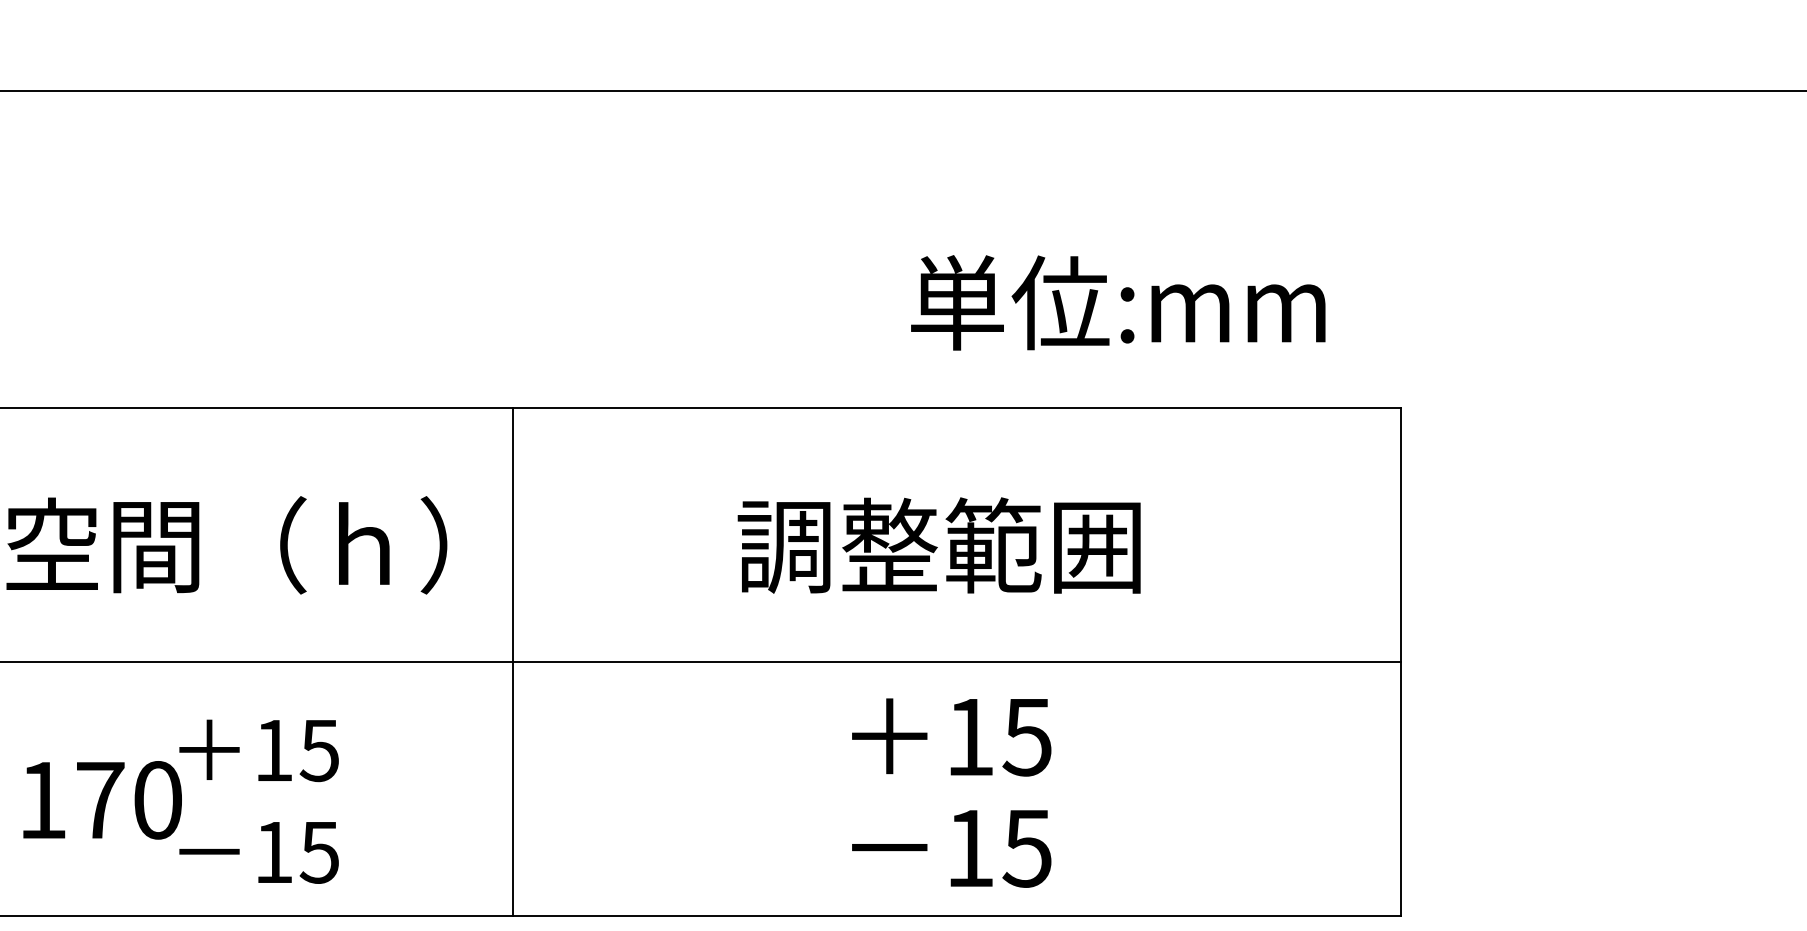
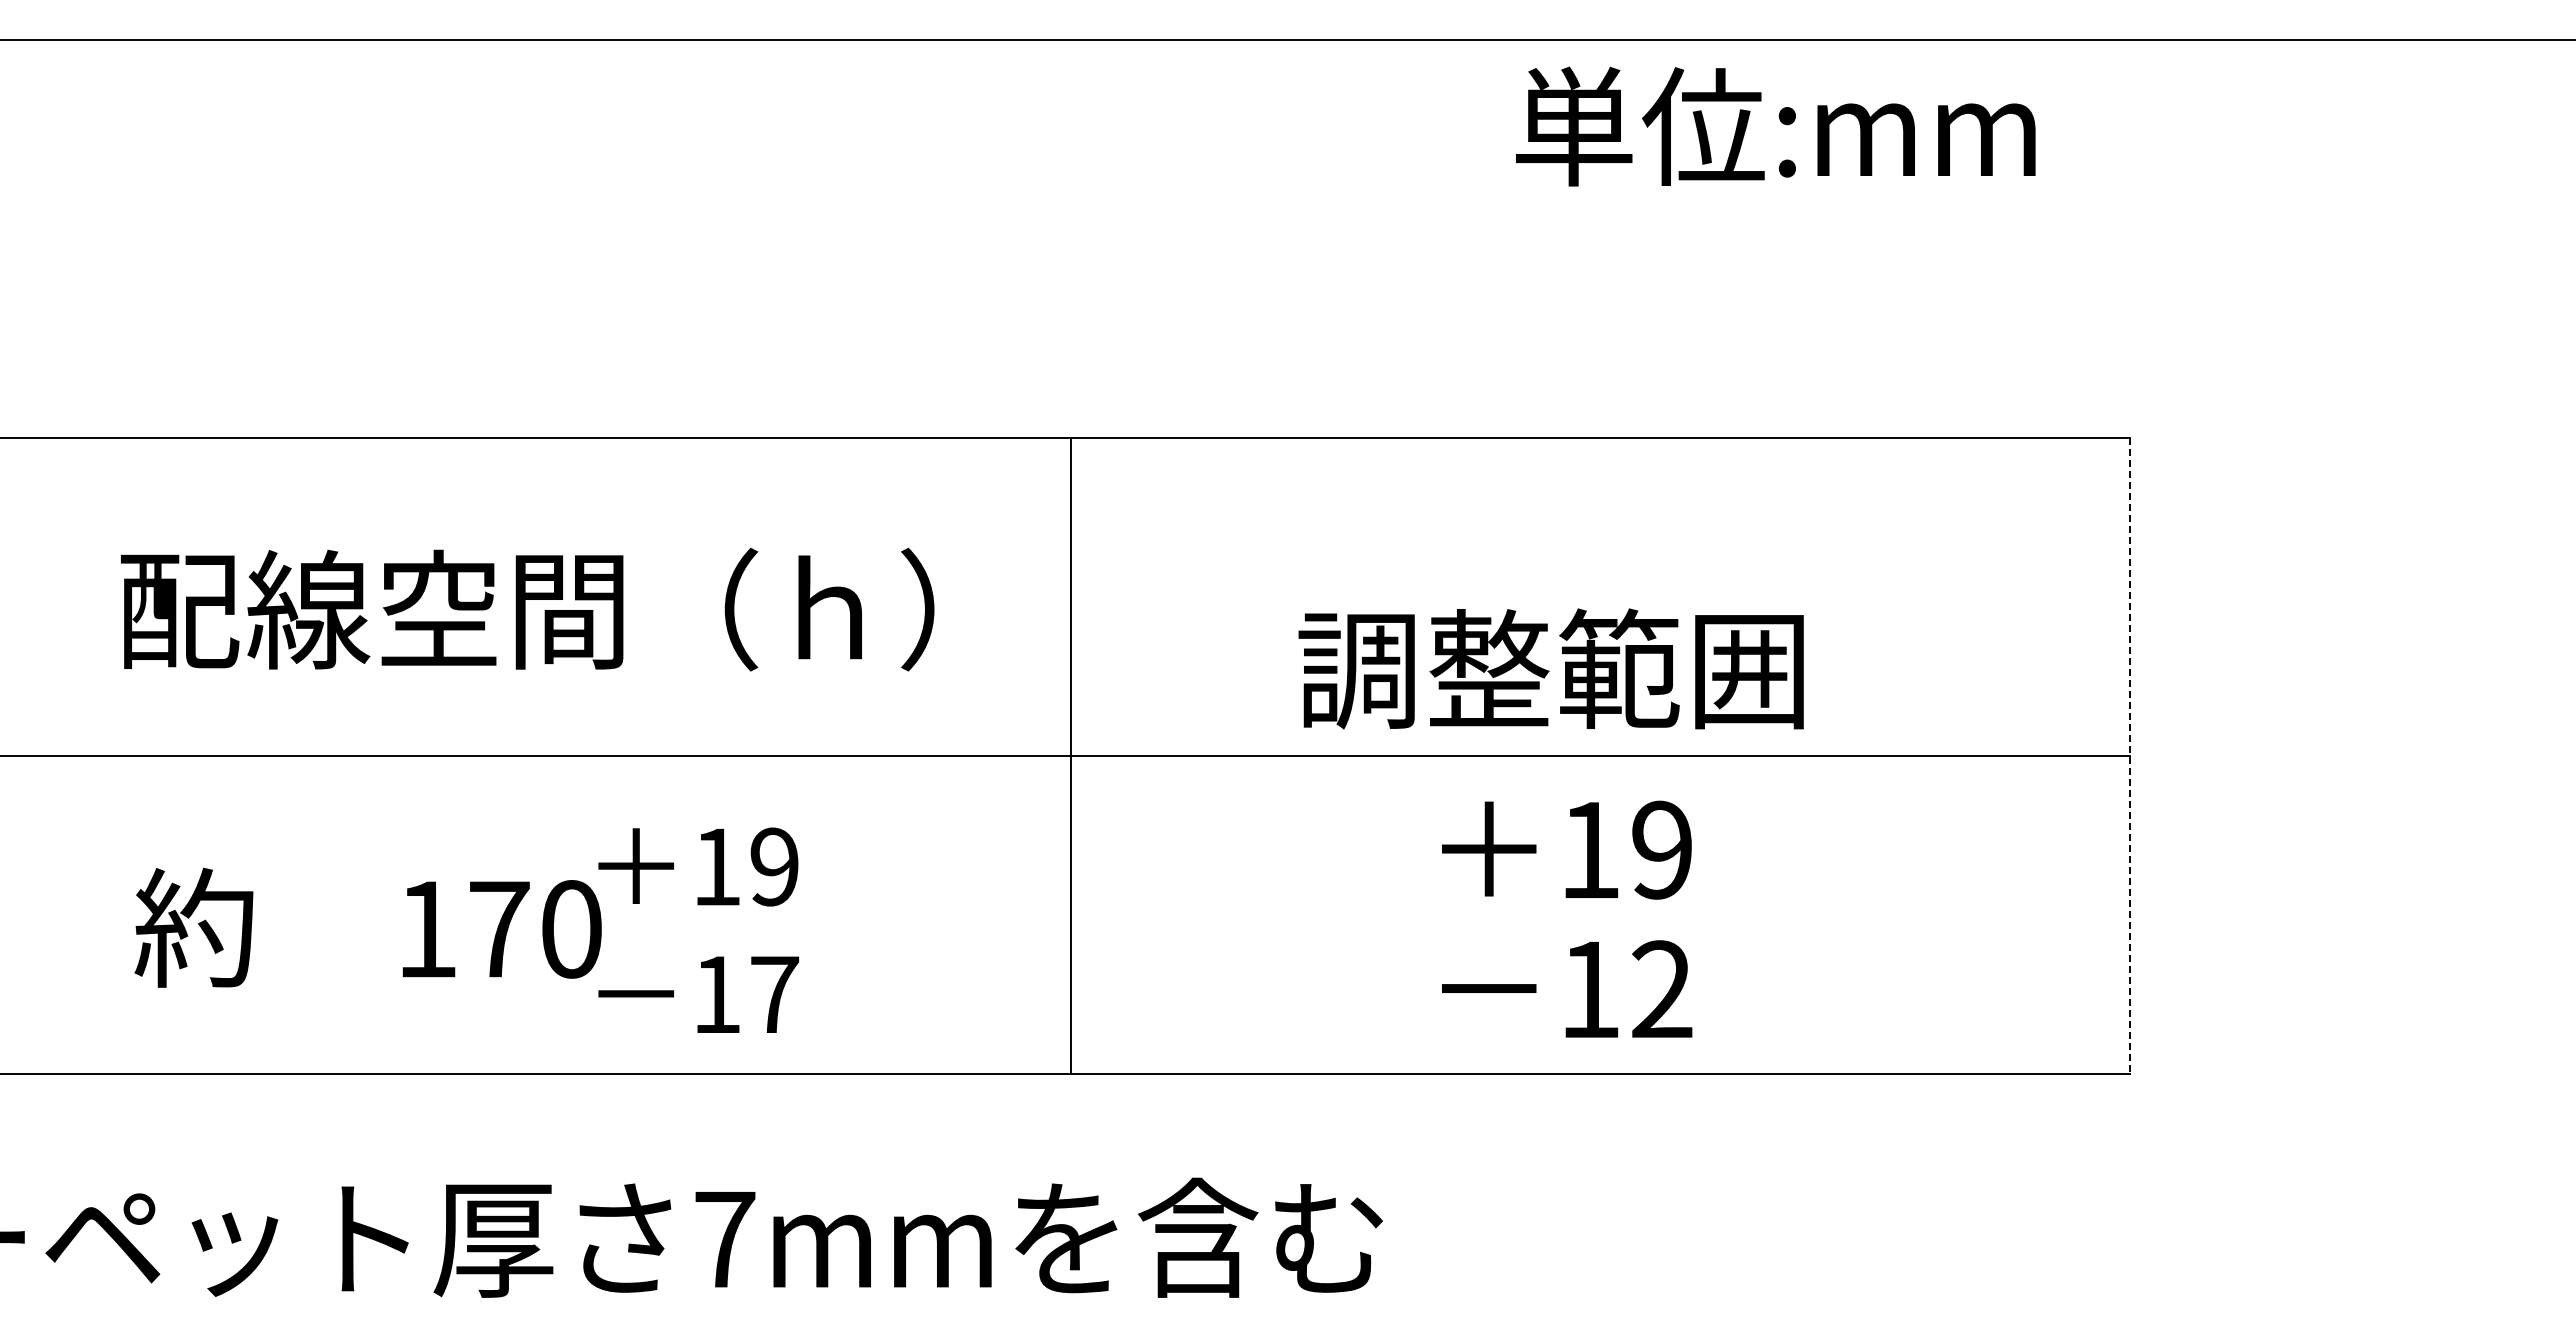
text: (1118, 302) -> (1775, 126), moved
text: (938, 545) -> (1550, 668), moved
line: (512, 662) -> (1070, 756), moved
line: (1401, 662) -> (2130, 756), solid -> dashed
text: (1026, 736) -> (1660, 849), 15 -> 19
text: (318, 750) -> (773, 866), 15 -> 19
text: (1027, 848) -> (1661, 989), 15 -> 12
text: (319, 853) -> (774, 995), 15 -> 17

